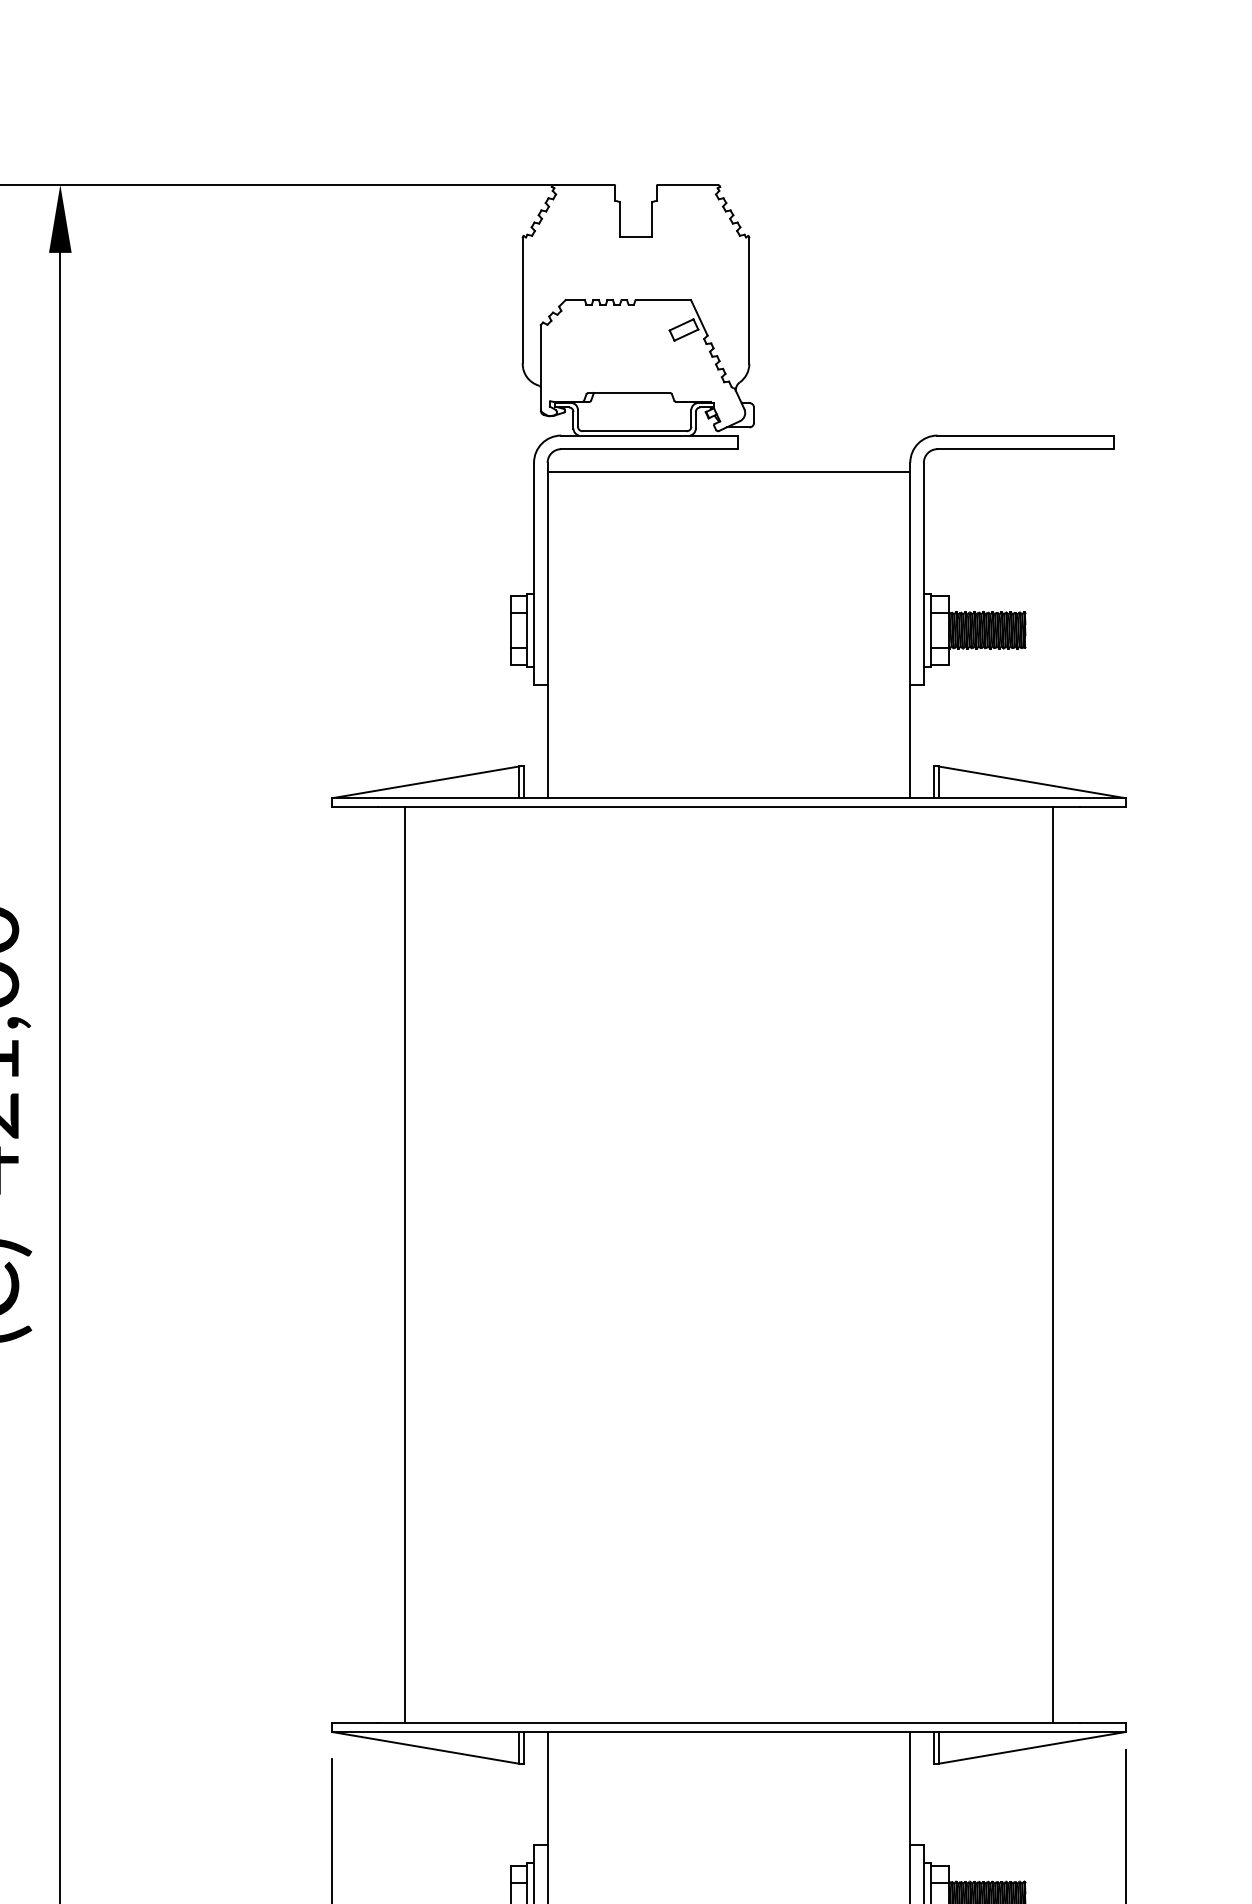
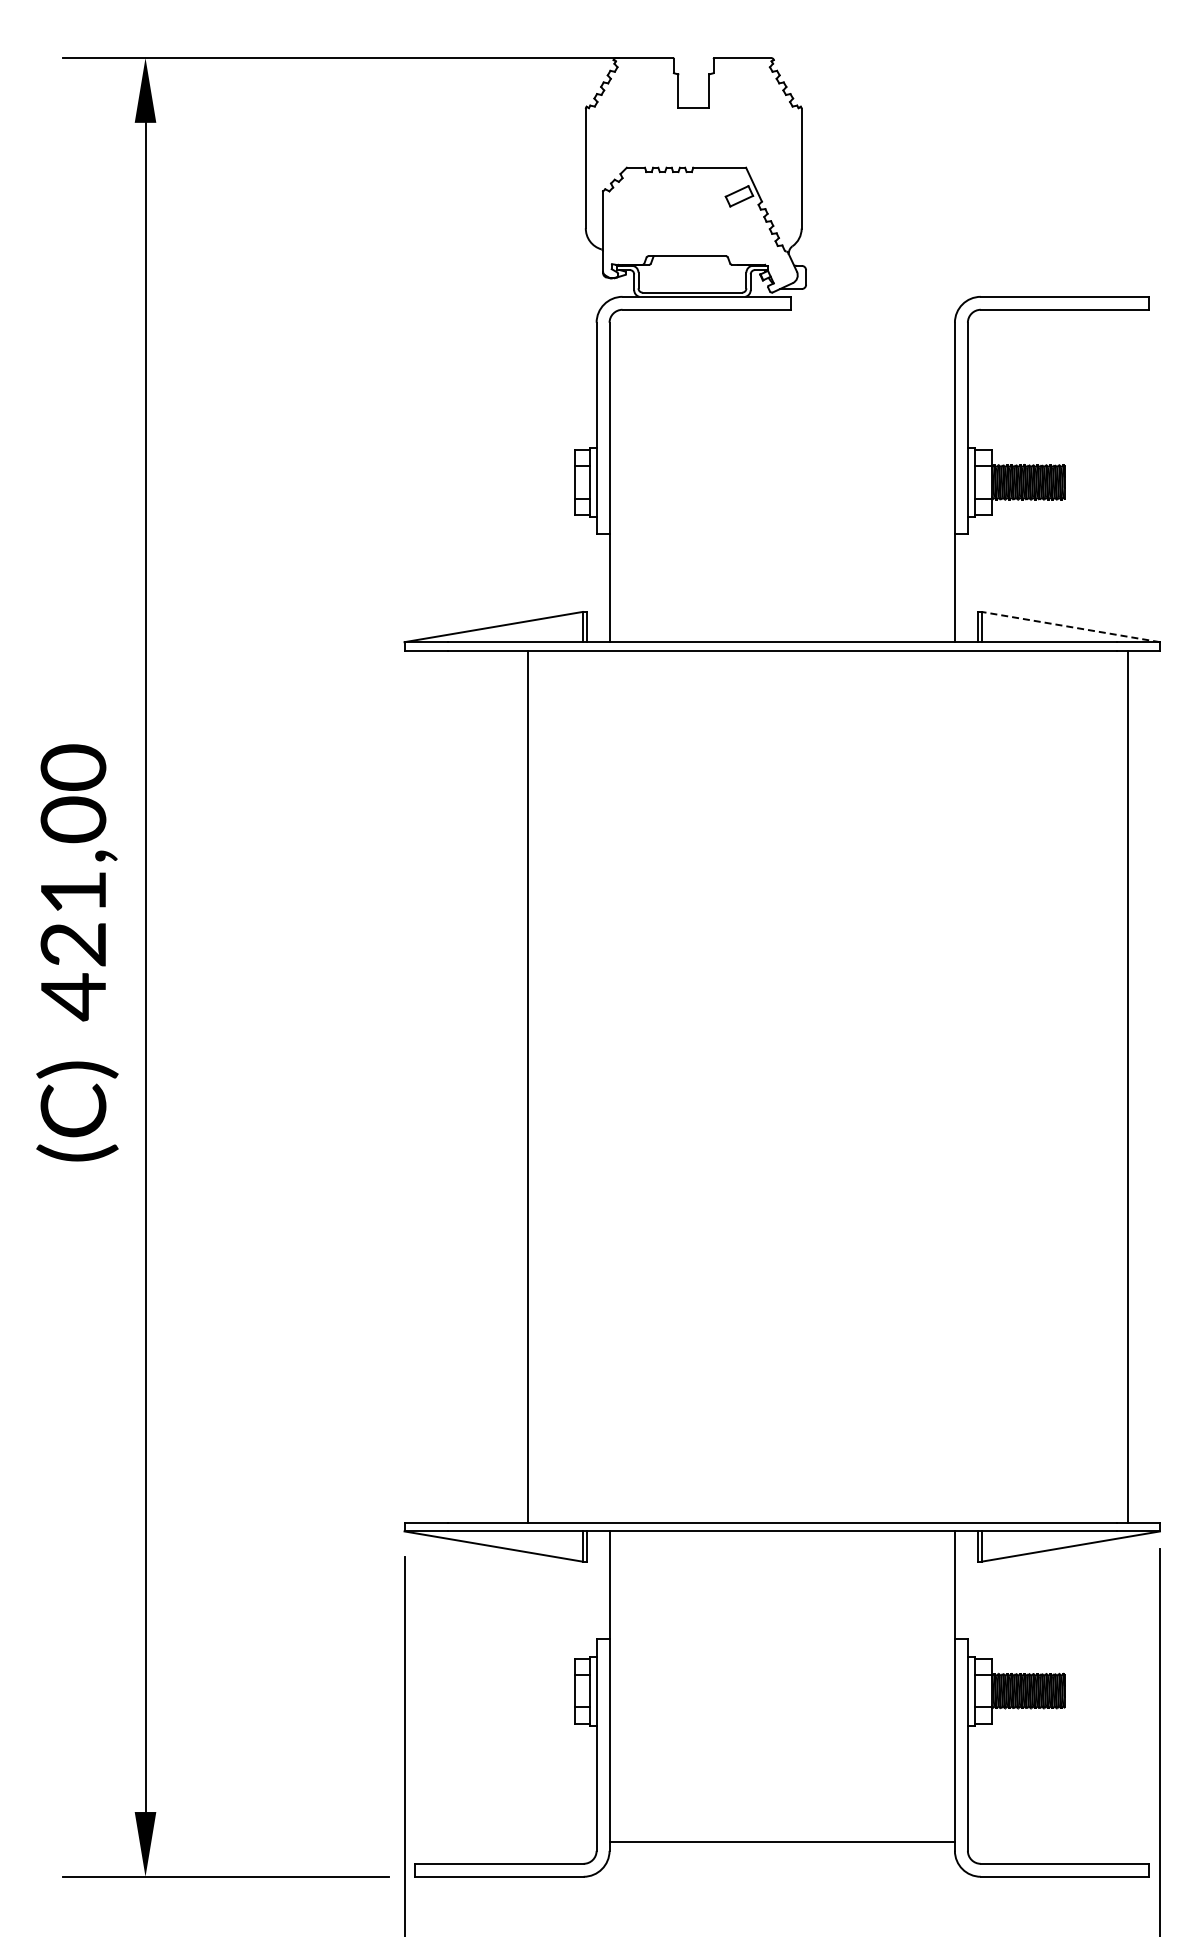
line: (728, 471) -> (781, 331), removed
line: (1031, 781) -> (1070, 626), solid -> dashed
line: (404, 1264) -> (527, 1086), moved
line: (1052, 1264) -> (1127, 1086), moved

